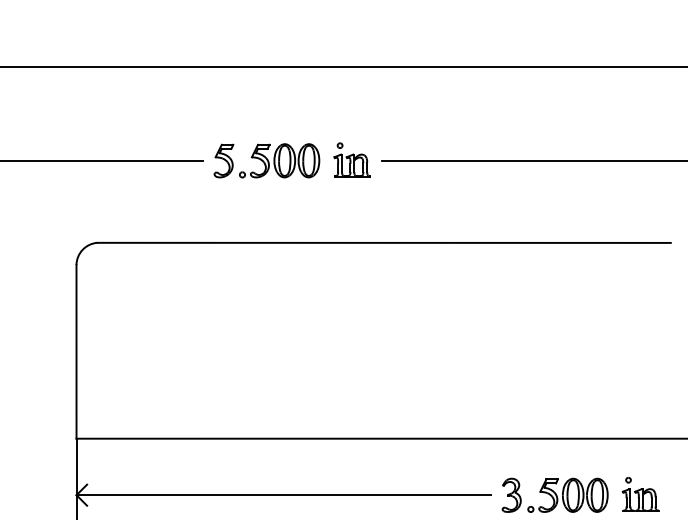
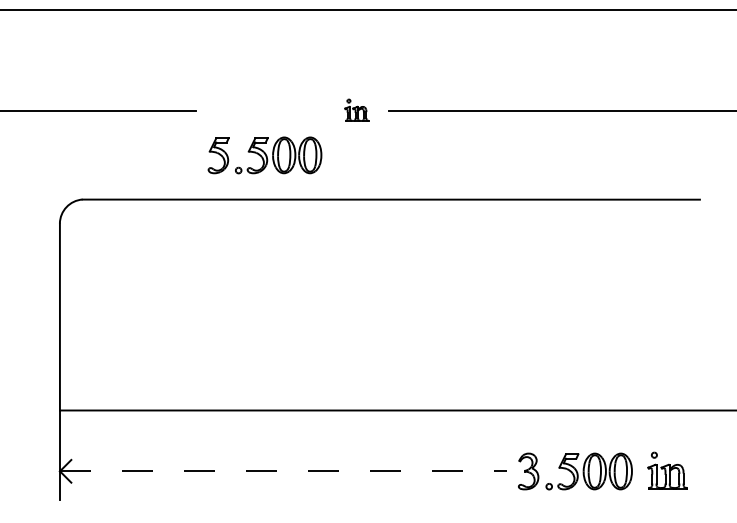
part: (351, 159) -> (356, 109), size x0.6
part: (266, 160) -> (264, 155), moved
line: (284, 495) -> (283, 471), solid -> dashed

